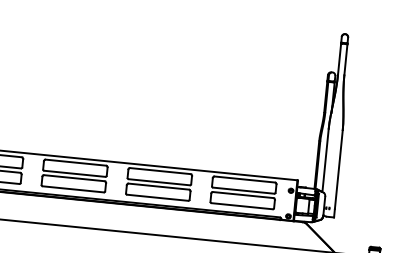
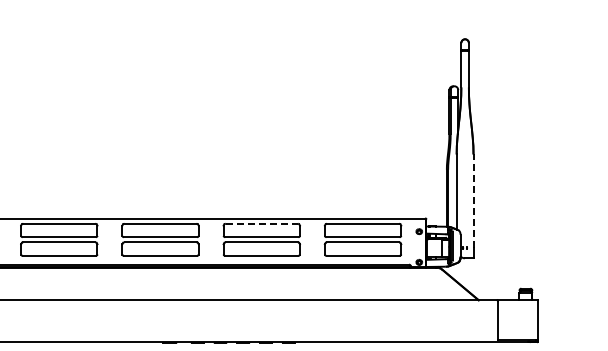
line: (160, 170) -> (262, 223), solid -> dashed
line: (338, 170) -> (473, 201), solid -> dashed

